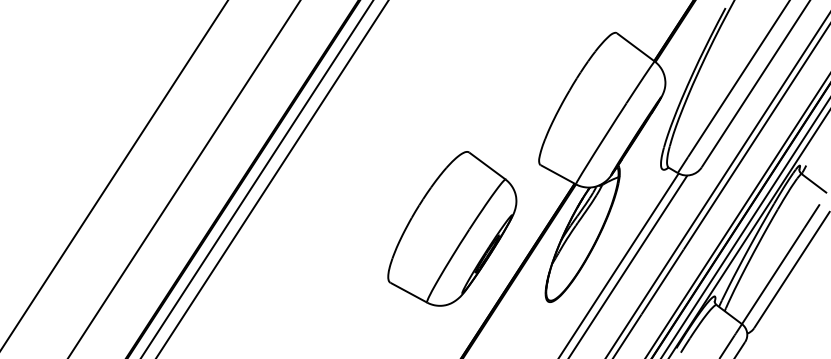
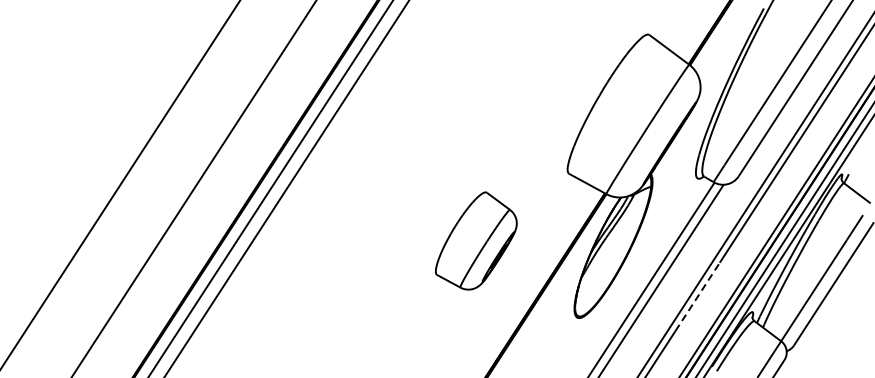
part: (452, 228) -> (476, 240), size x0.6
line: (662, 282) -> (697, 297), solid -> dashed

